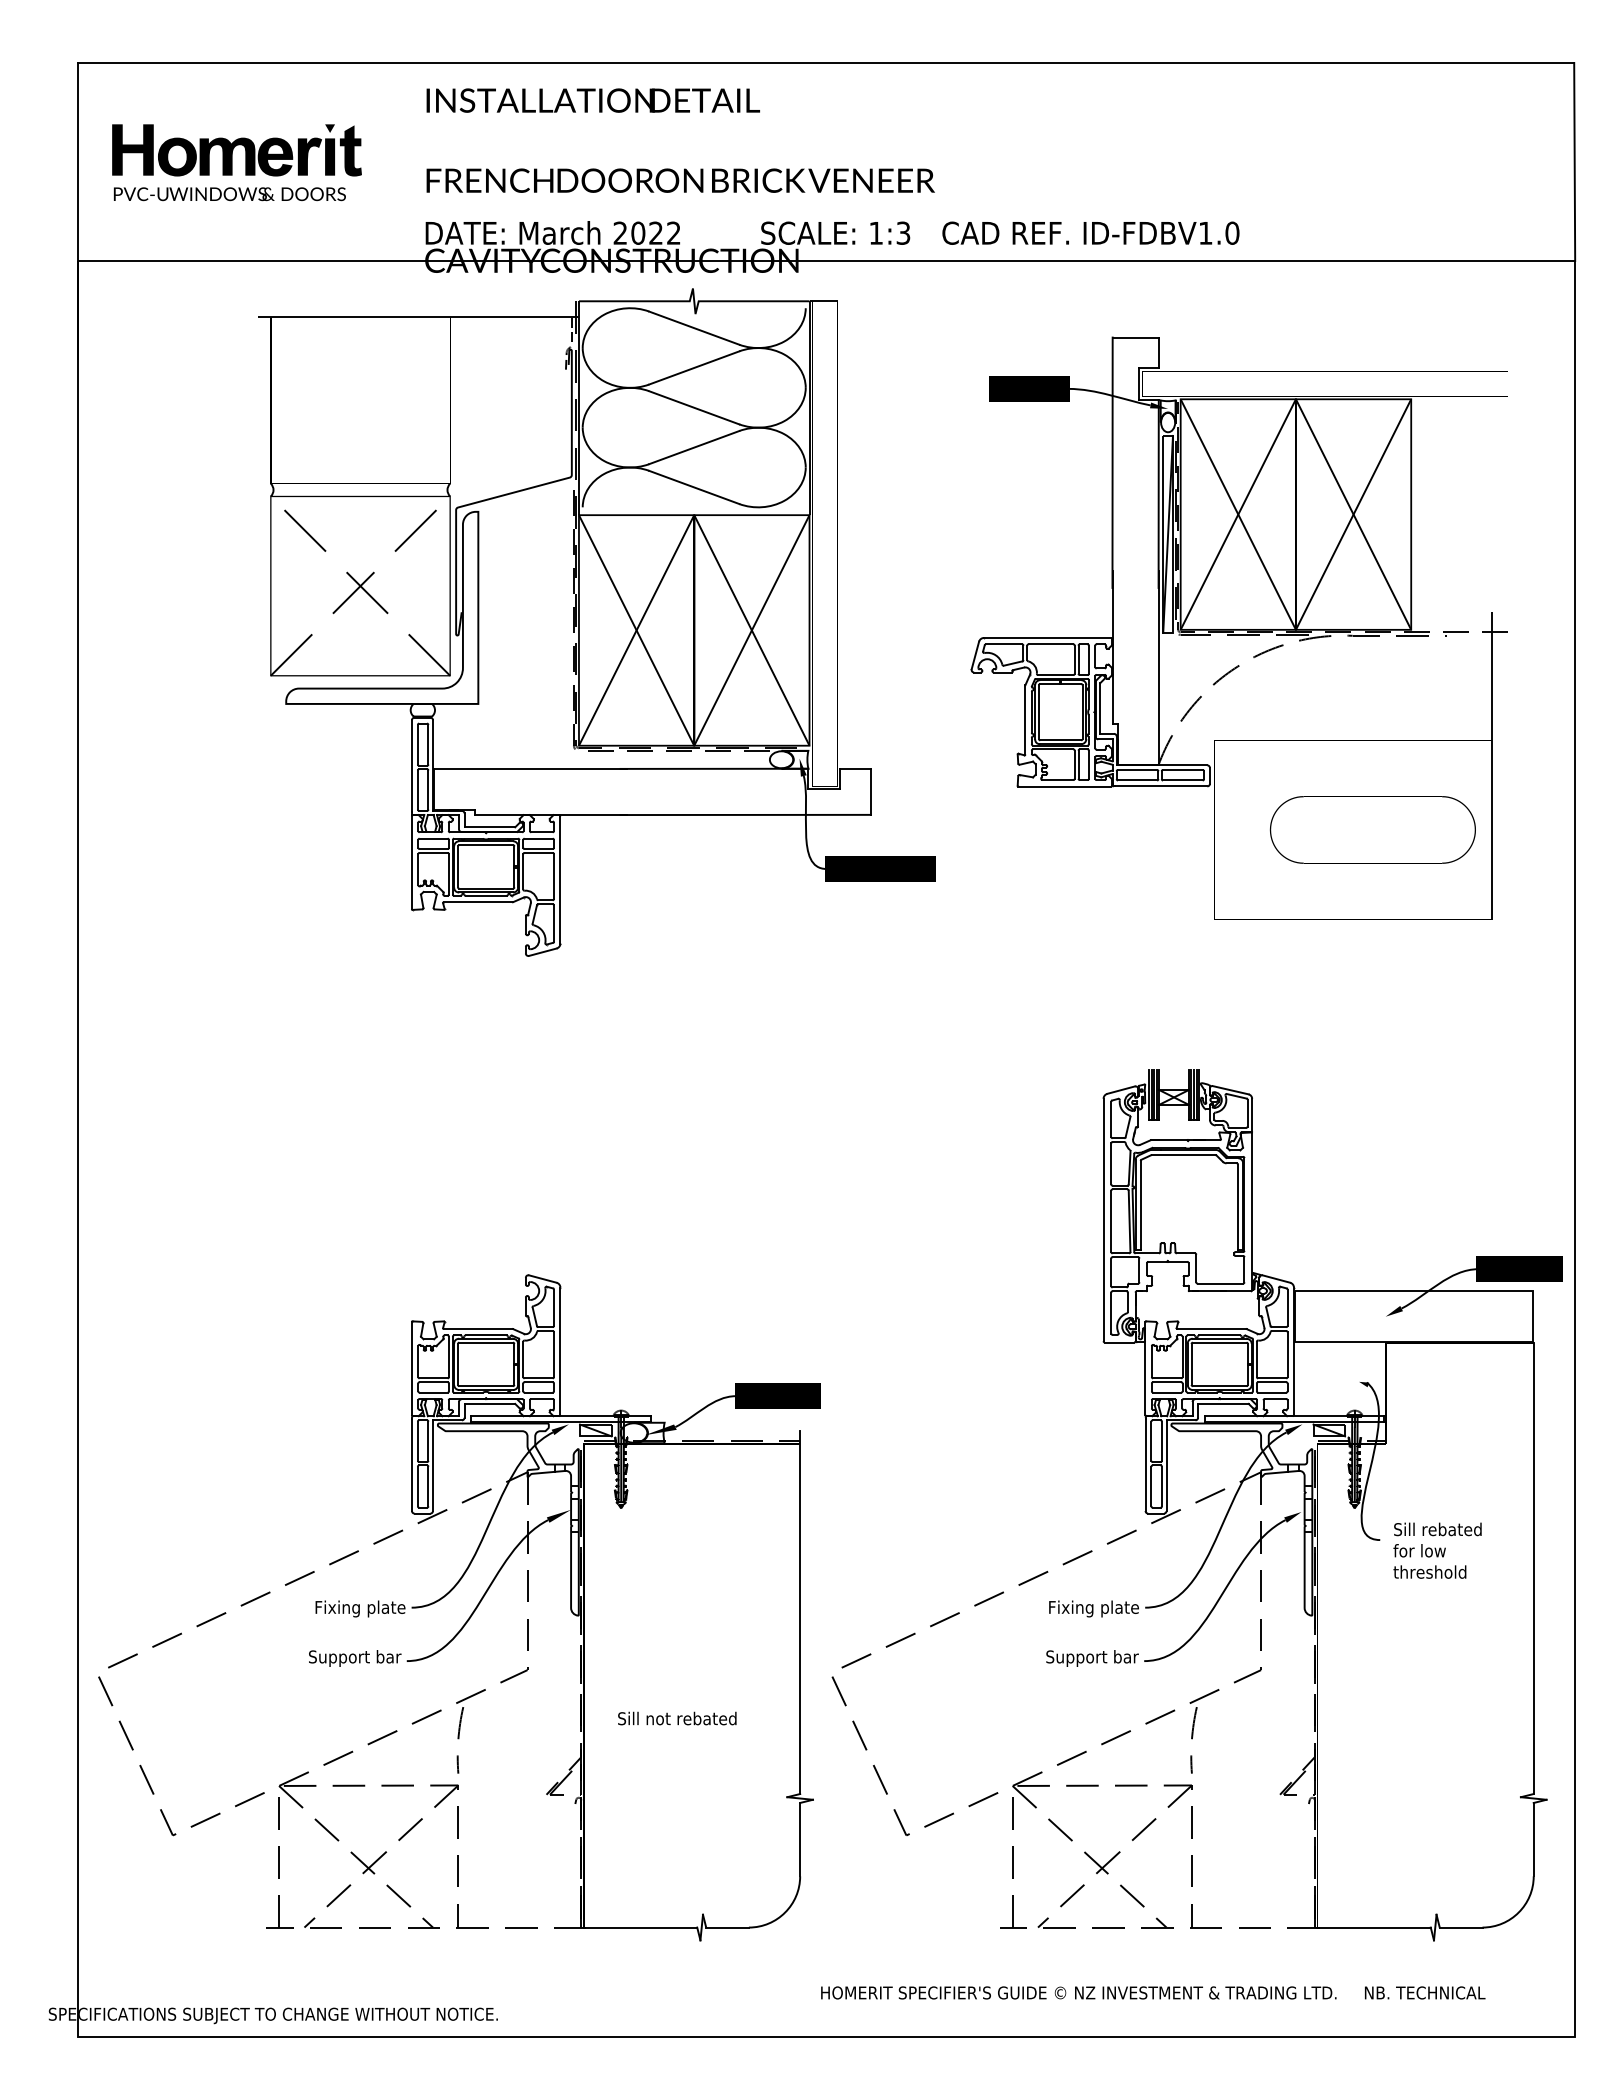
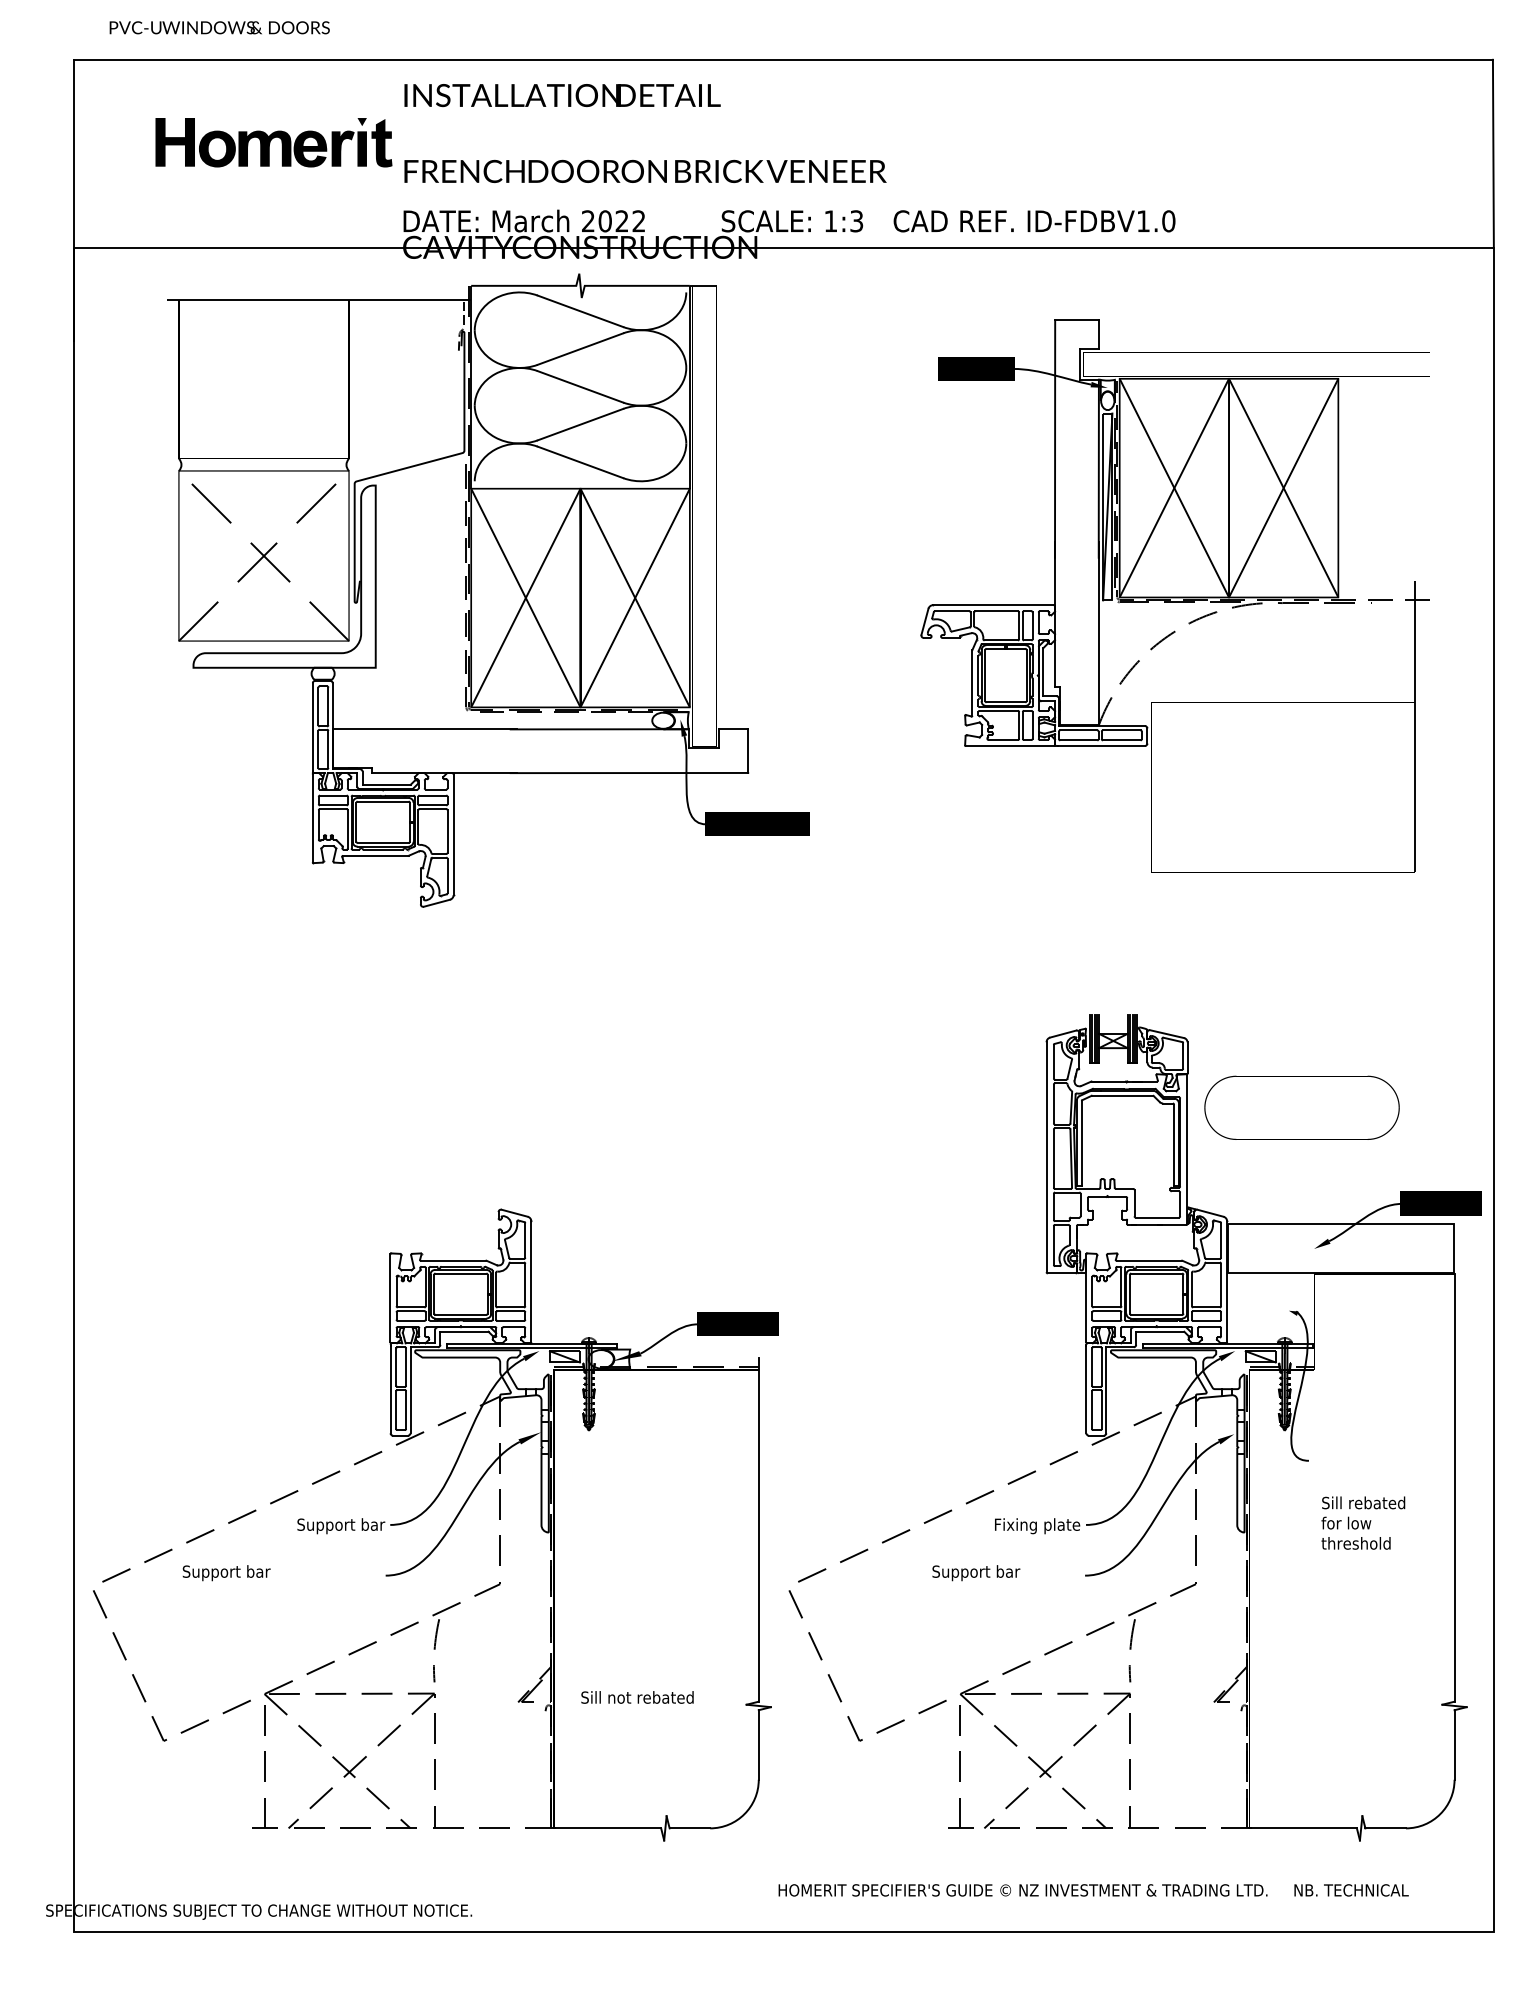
part: (236, 150) -> (273, 142), moved
text: (229, 194) -> (219, 28), moved
part: (596, 622) -> (487, 590), moved
part: (1372, 829) -> (1301, 1107), moved
text: (1437, 1550) -> (1363, 1522), moved
text: (359, 1608) -> (340, 1525), Fixing plate -> Support bar
text: (355, 1658) -> (226, 1573), moved
text: (1092, 1658) -> (976, 1573), moved
text: (677, 1718) -> (637, 1697), moved

